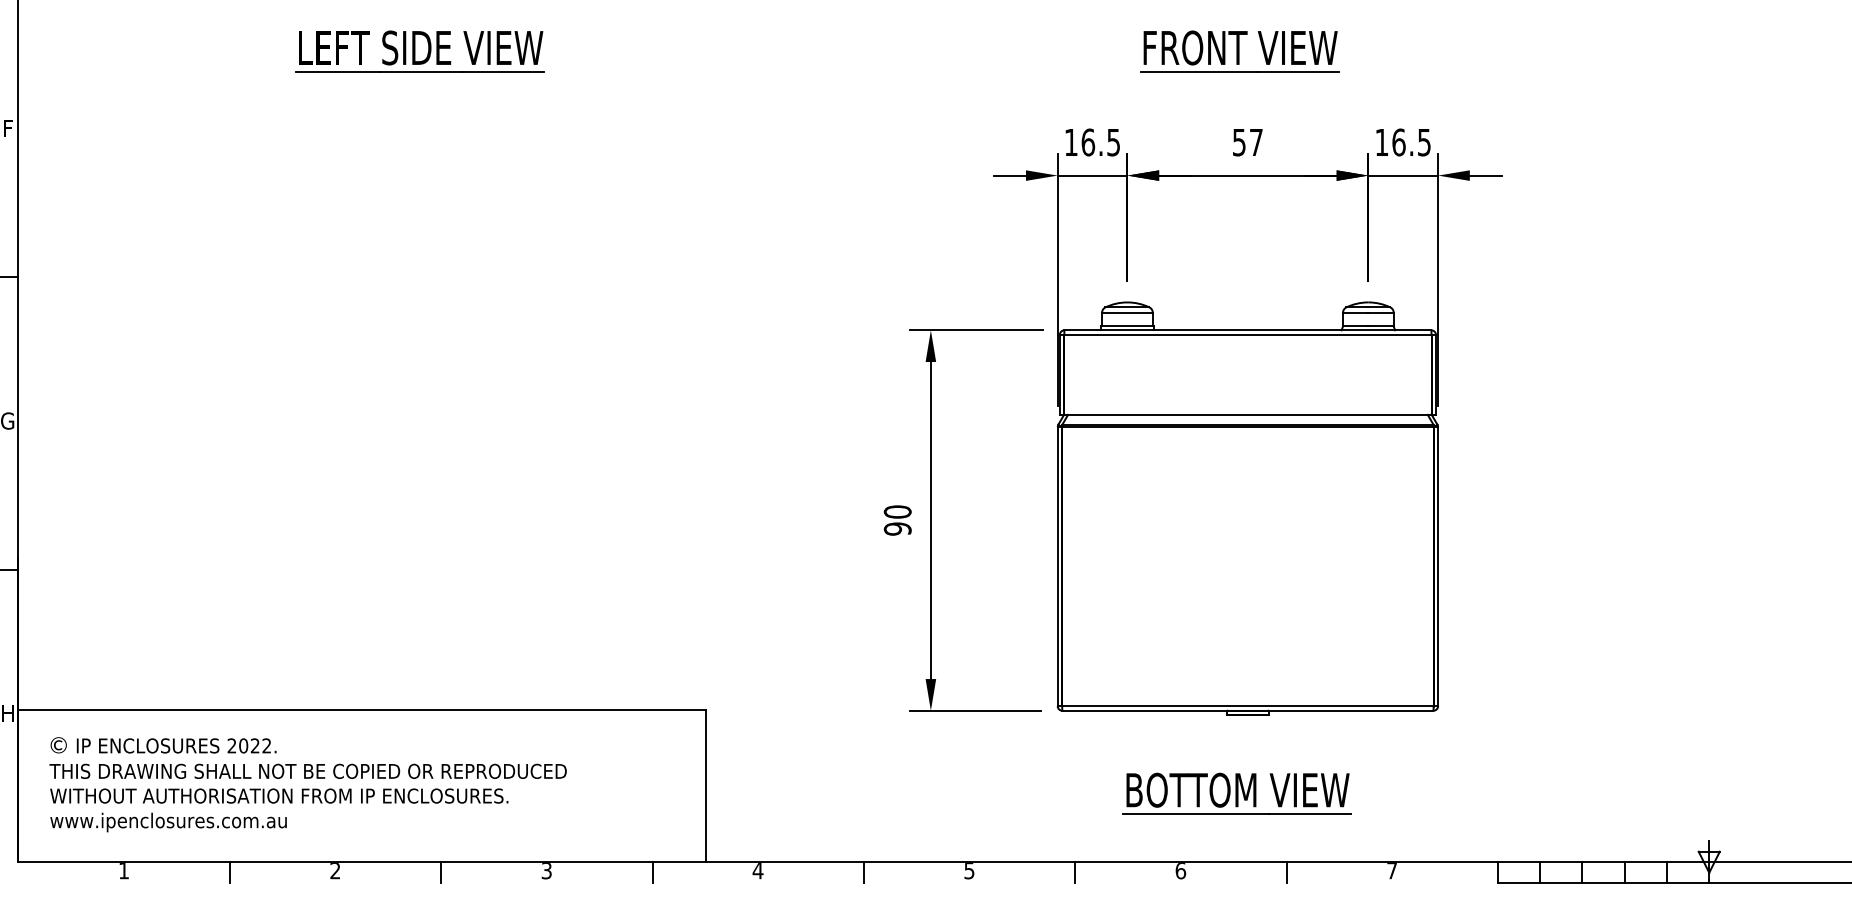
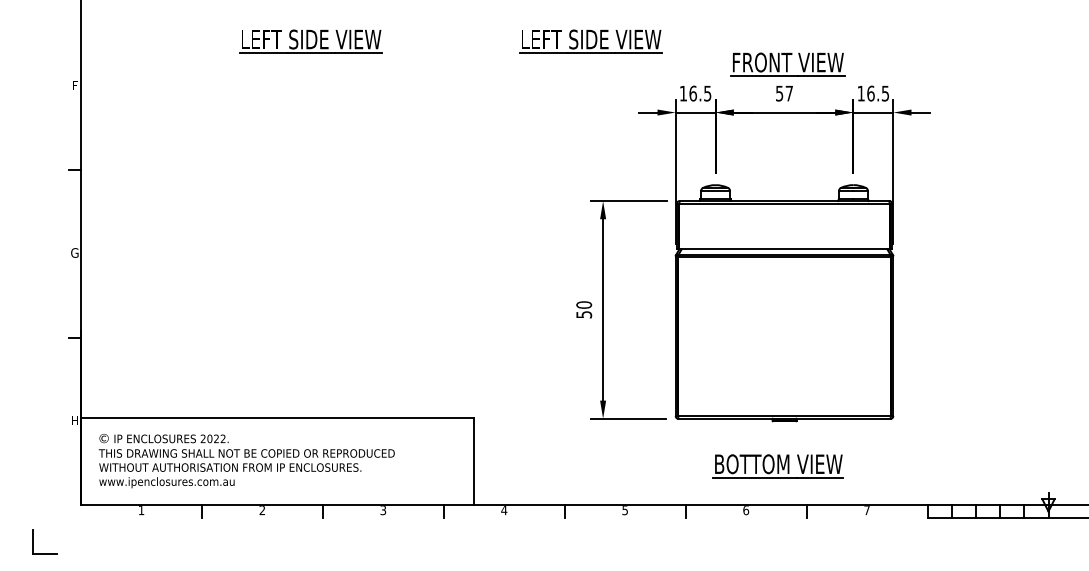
part: (908, 51) -> (590, 41), added
part: (1239, 51) -> (787, 64), moved
text: (896, 528) -> (583, 314), 90 -> 50

